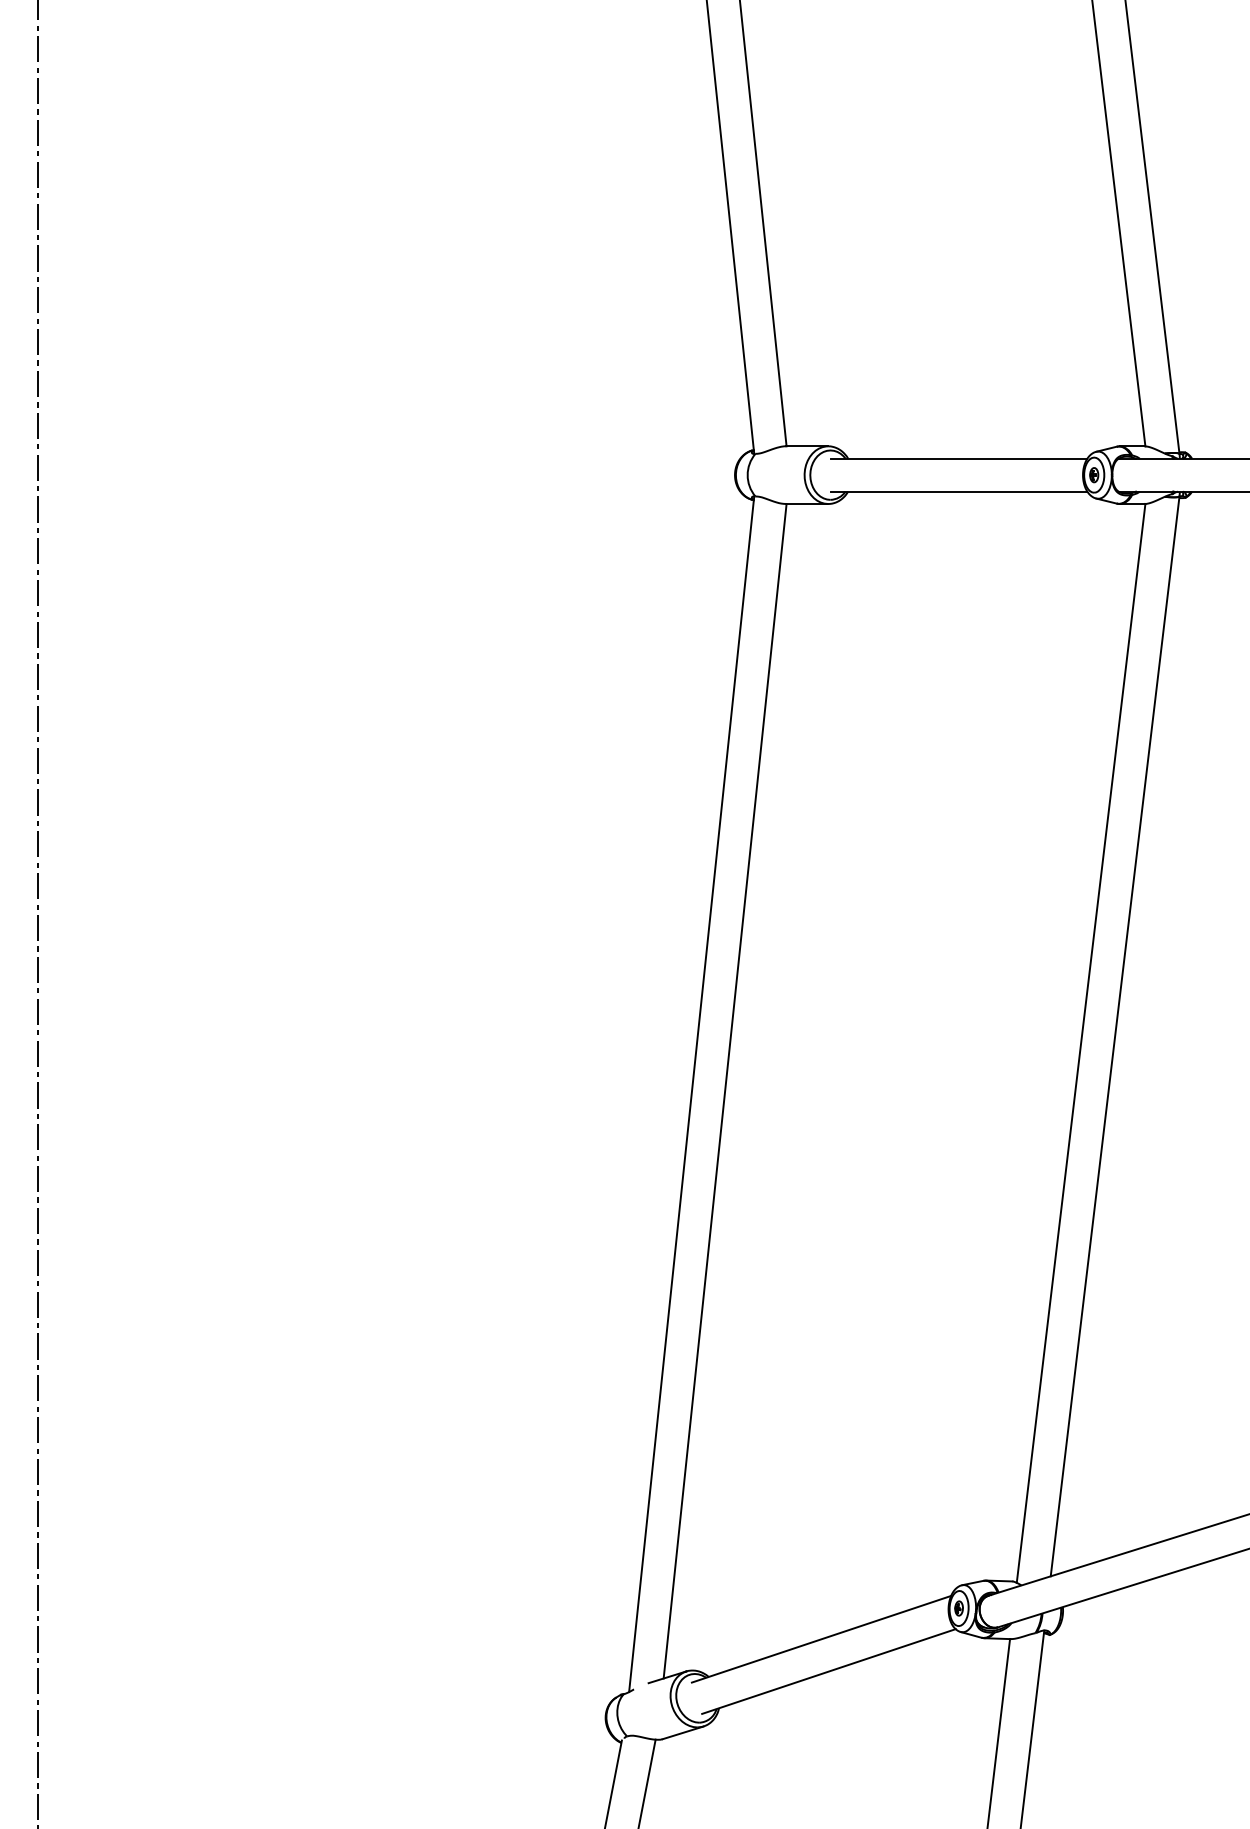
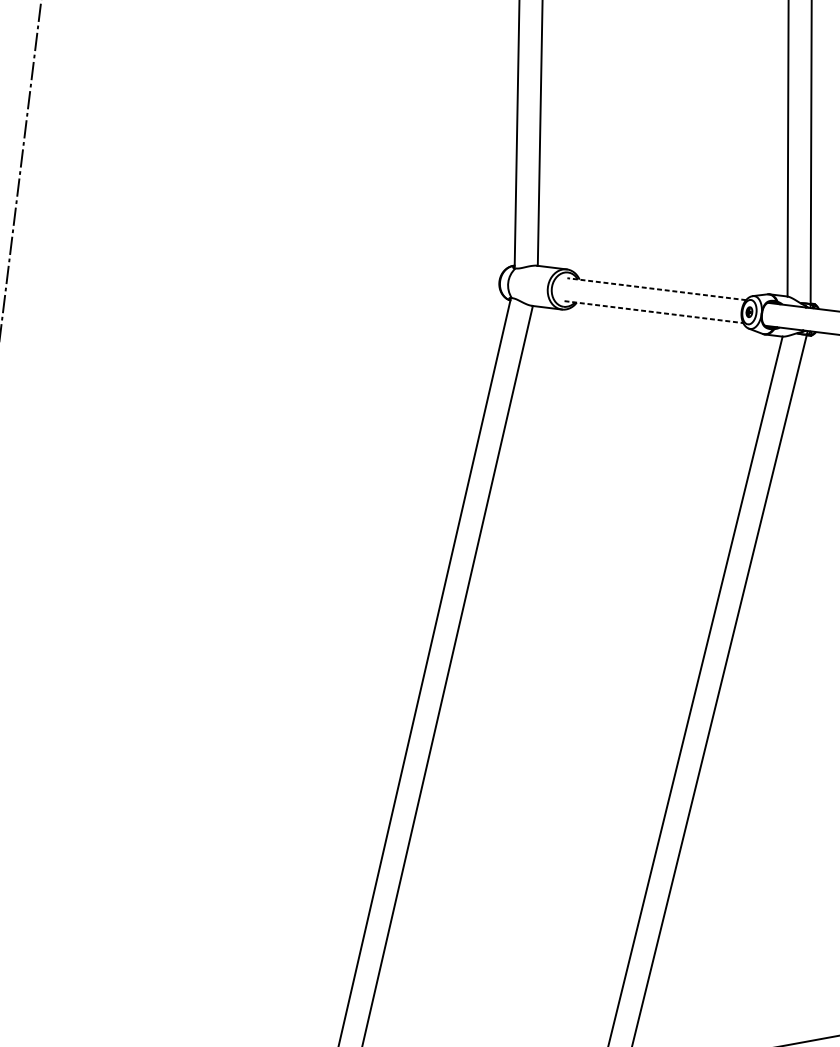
line: (958, 458) -> (656, 289), solid -> dashed
line: (959, 491) -> (654, 312), solid -> dashed

